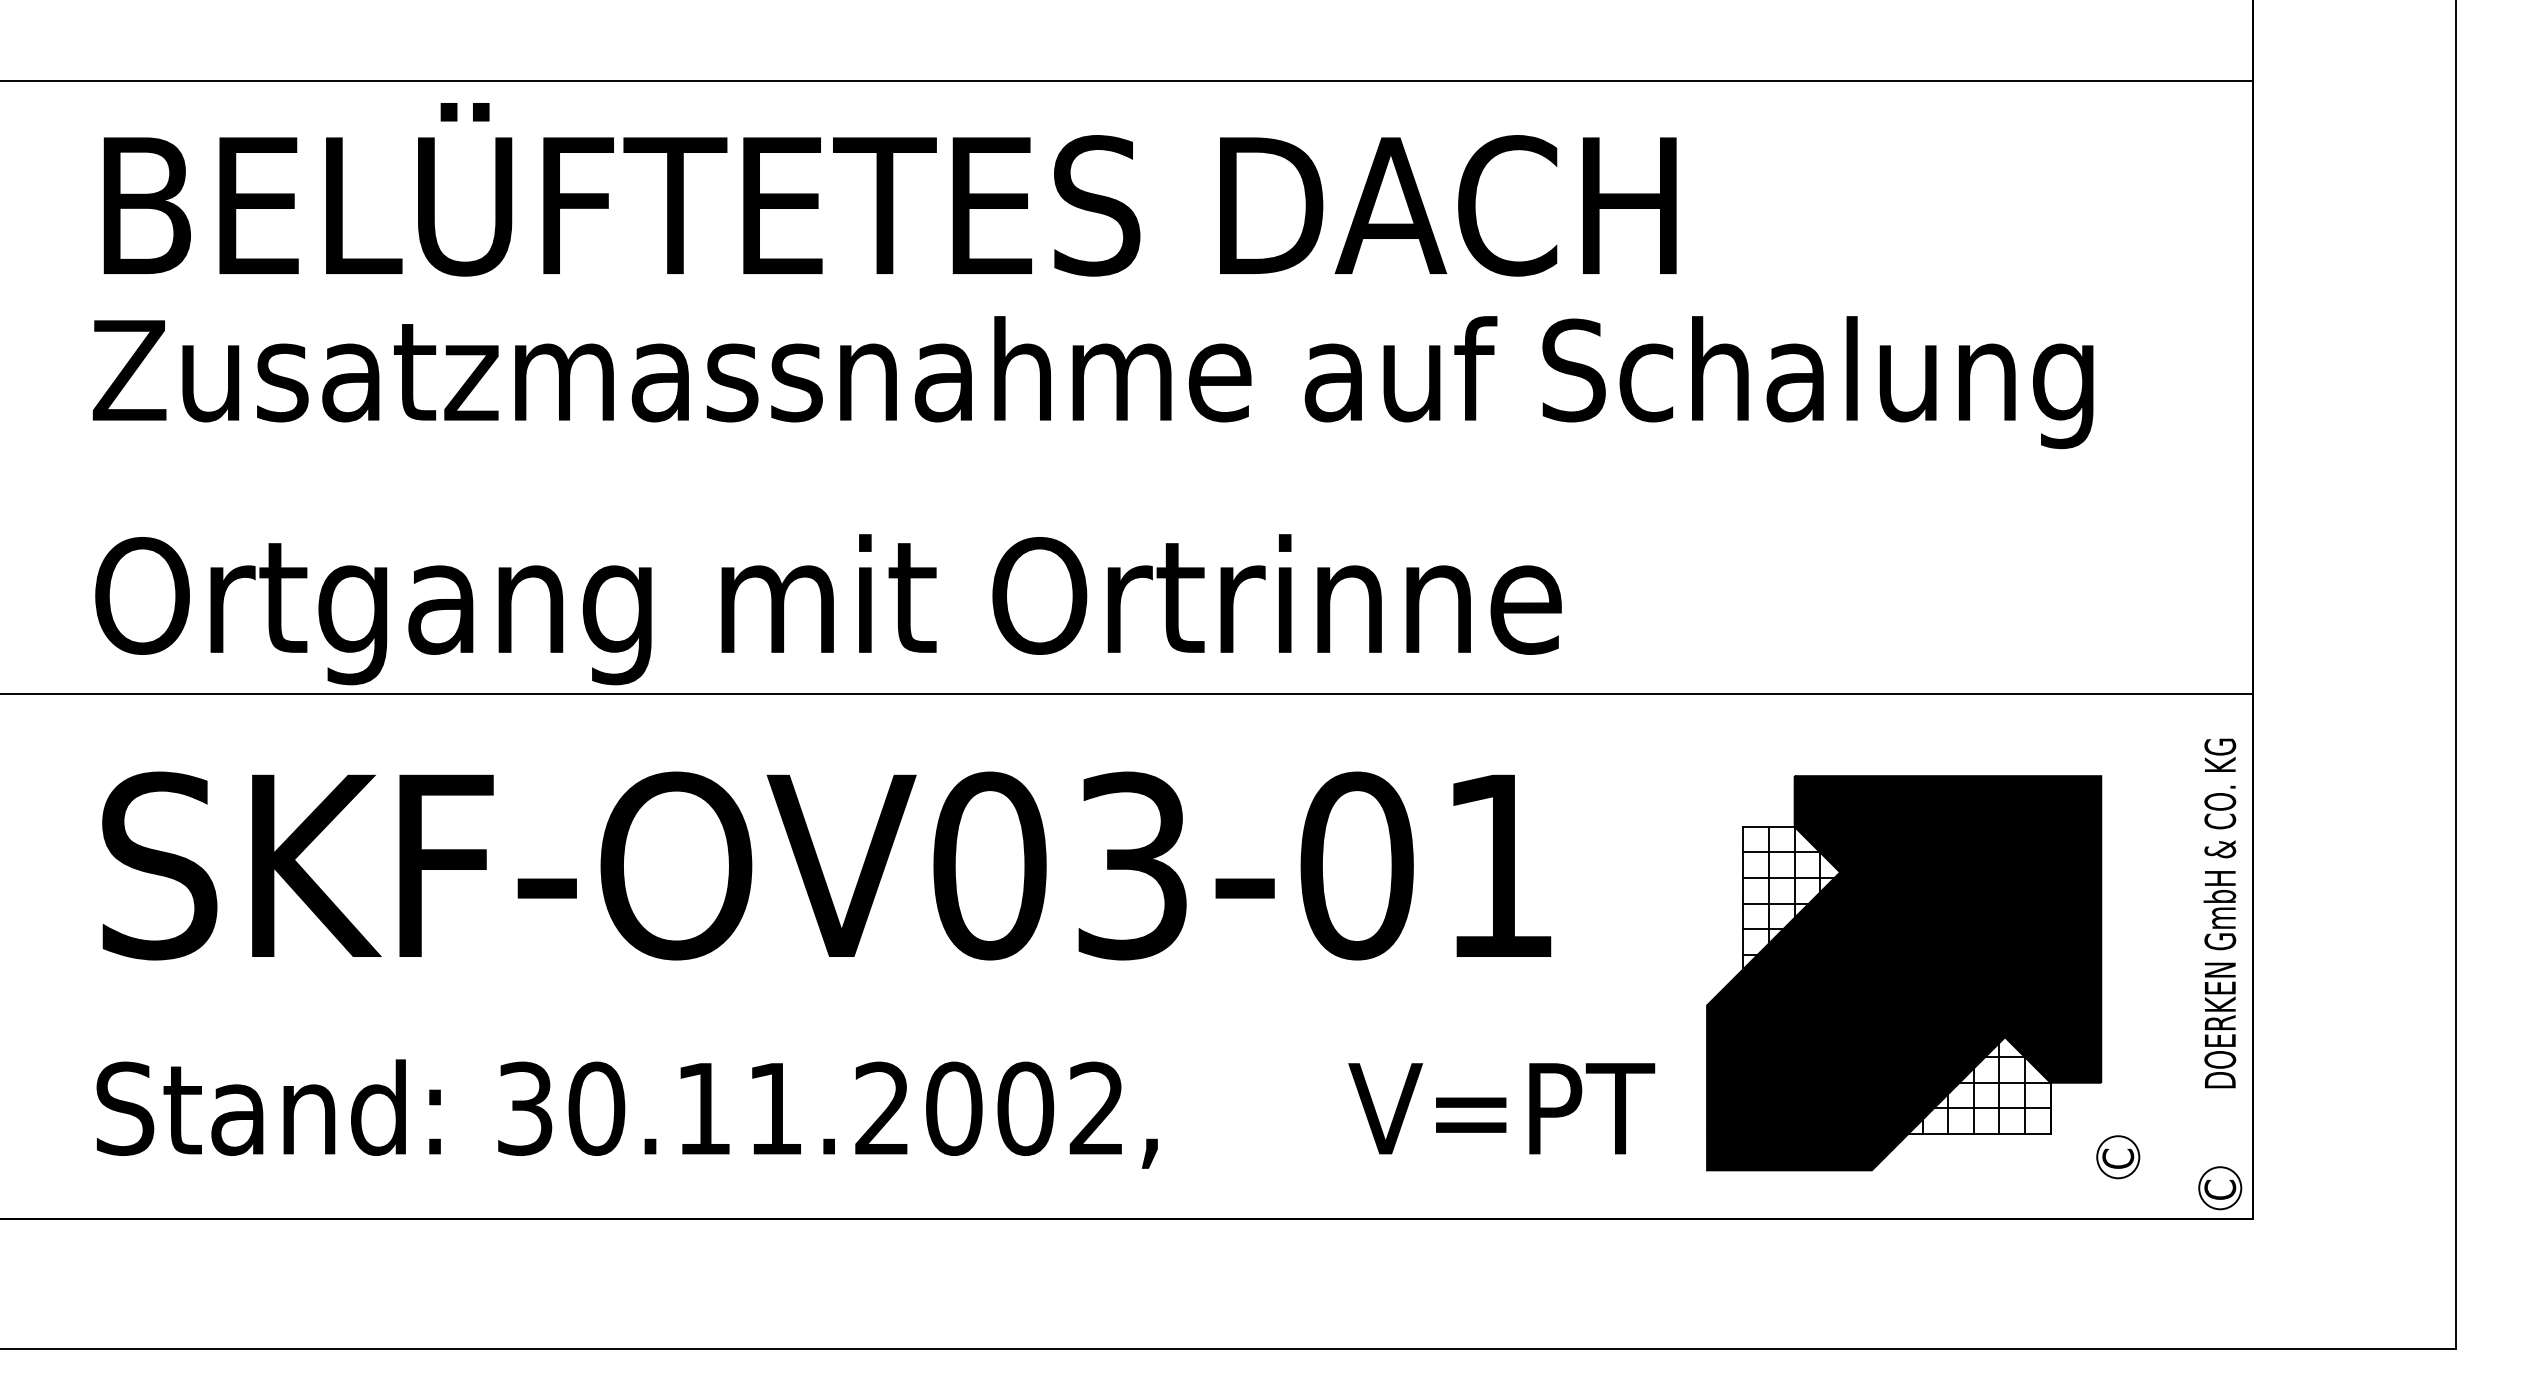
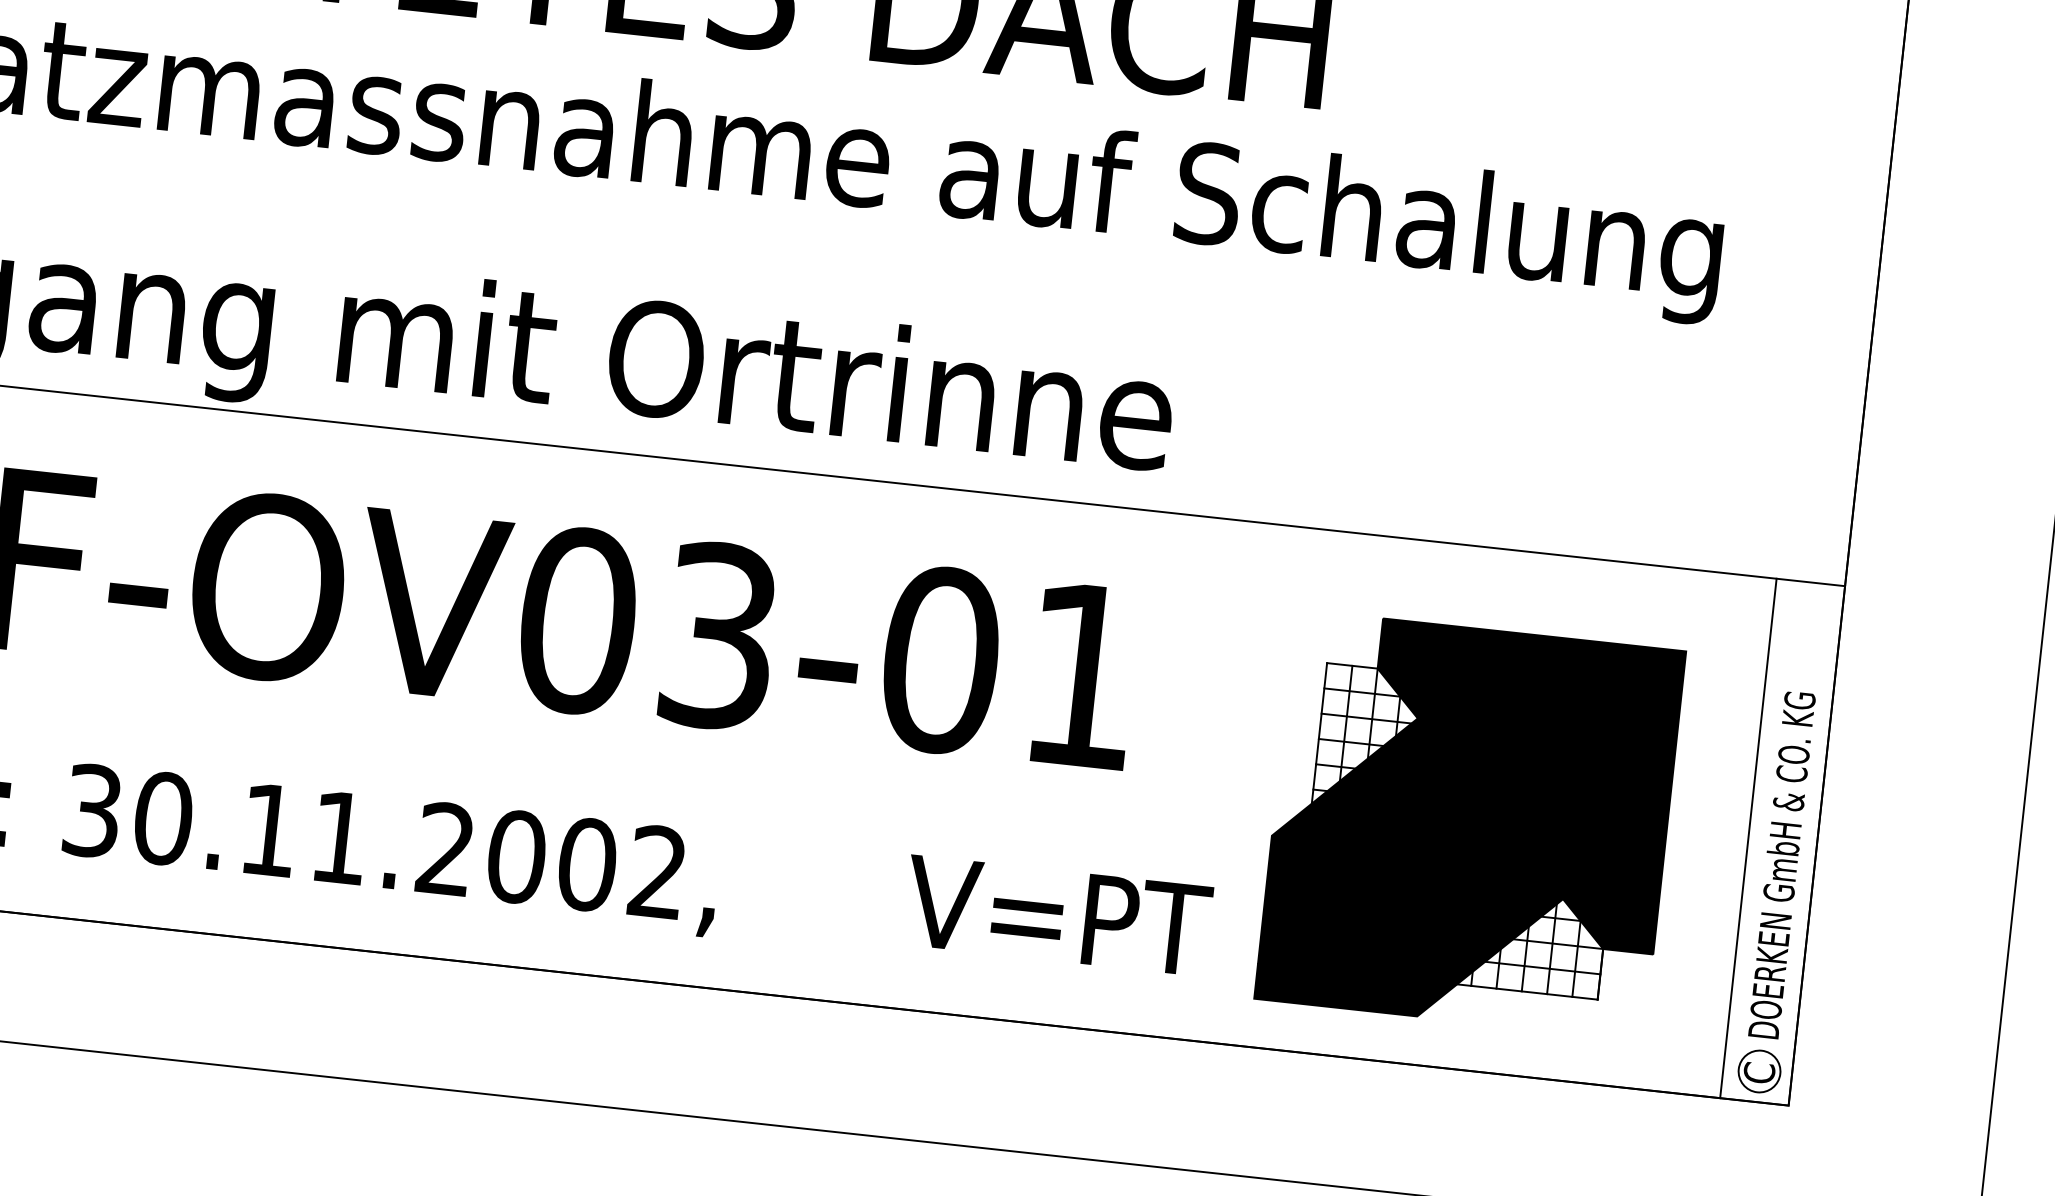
text: (2219, 913) -> (1781, 865), moved
line: (2183, 956) -> (1748, 838), added
part: (2118, 1157) -> (1662, 1030), removed

